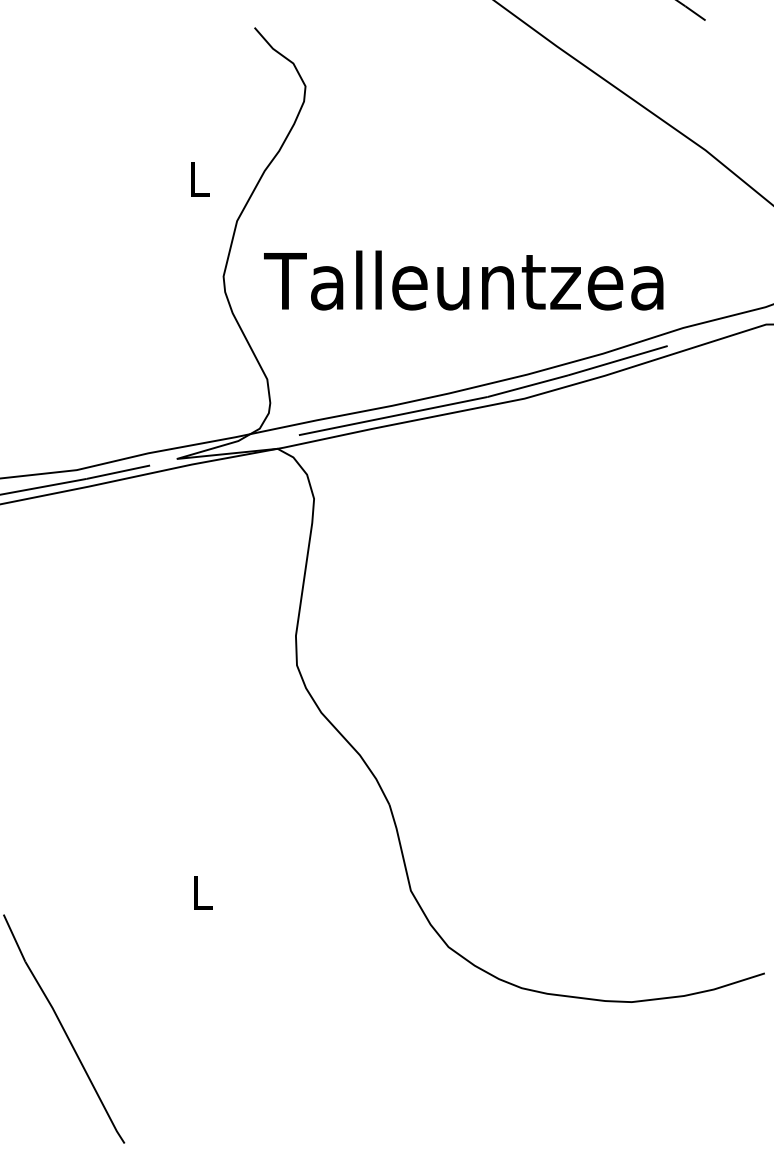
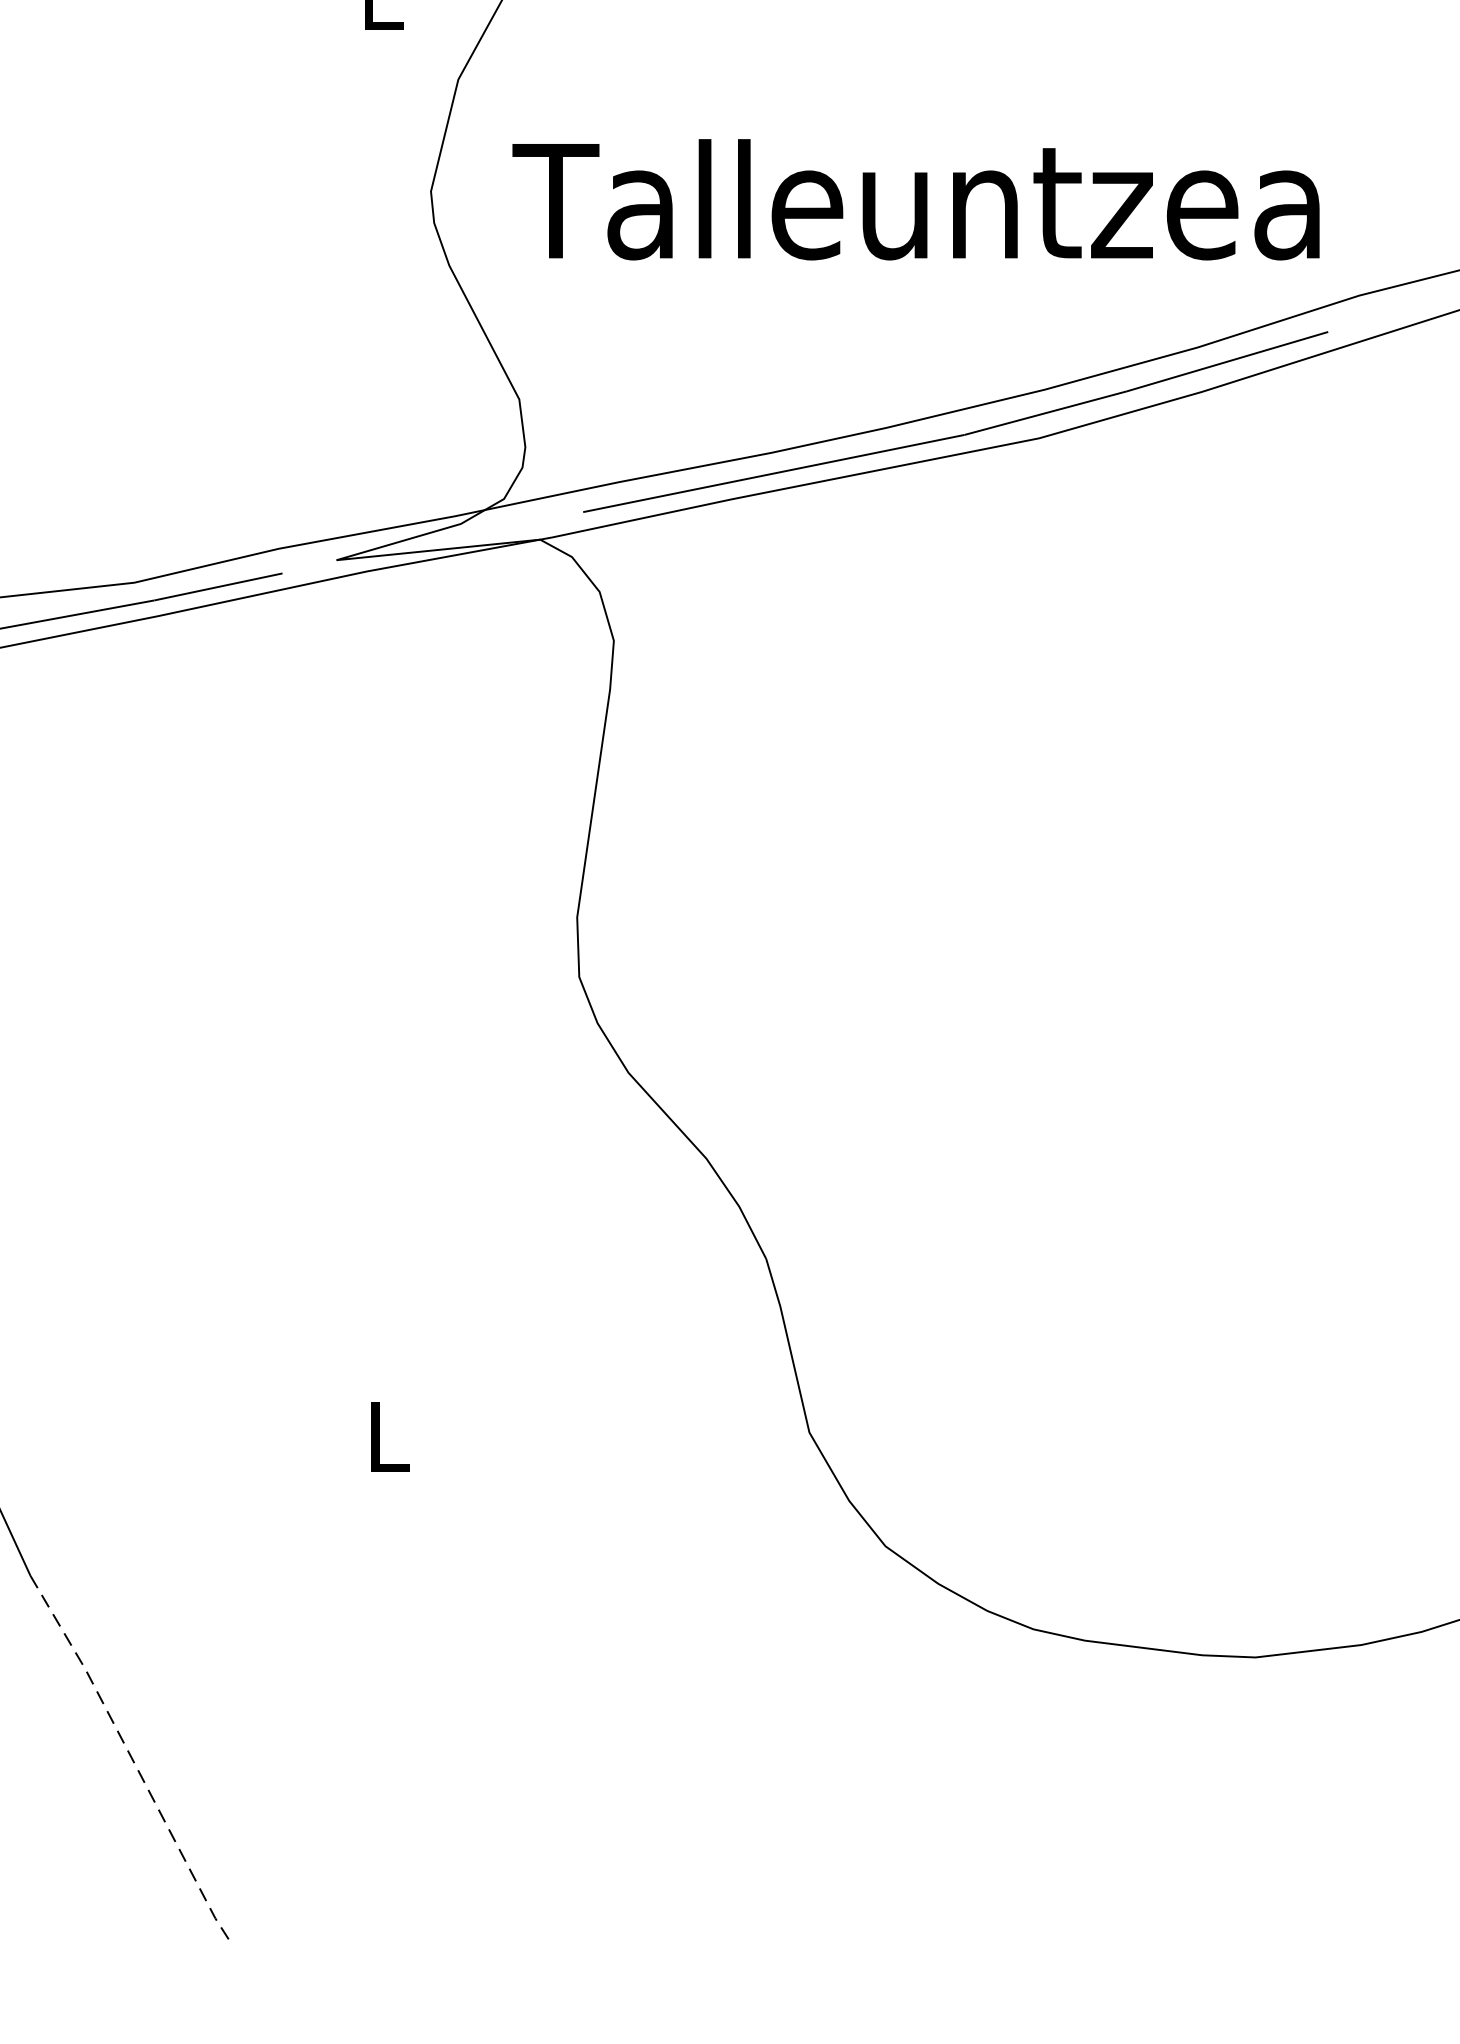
line: (76, 1052) -> (133, 1759), solid -> dashed

